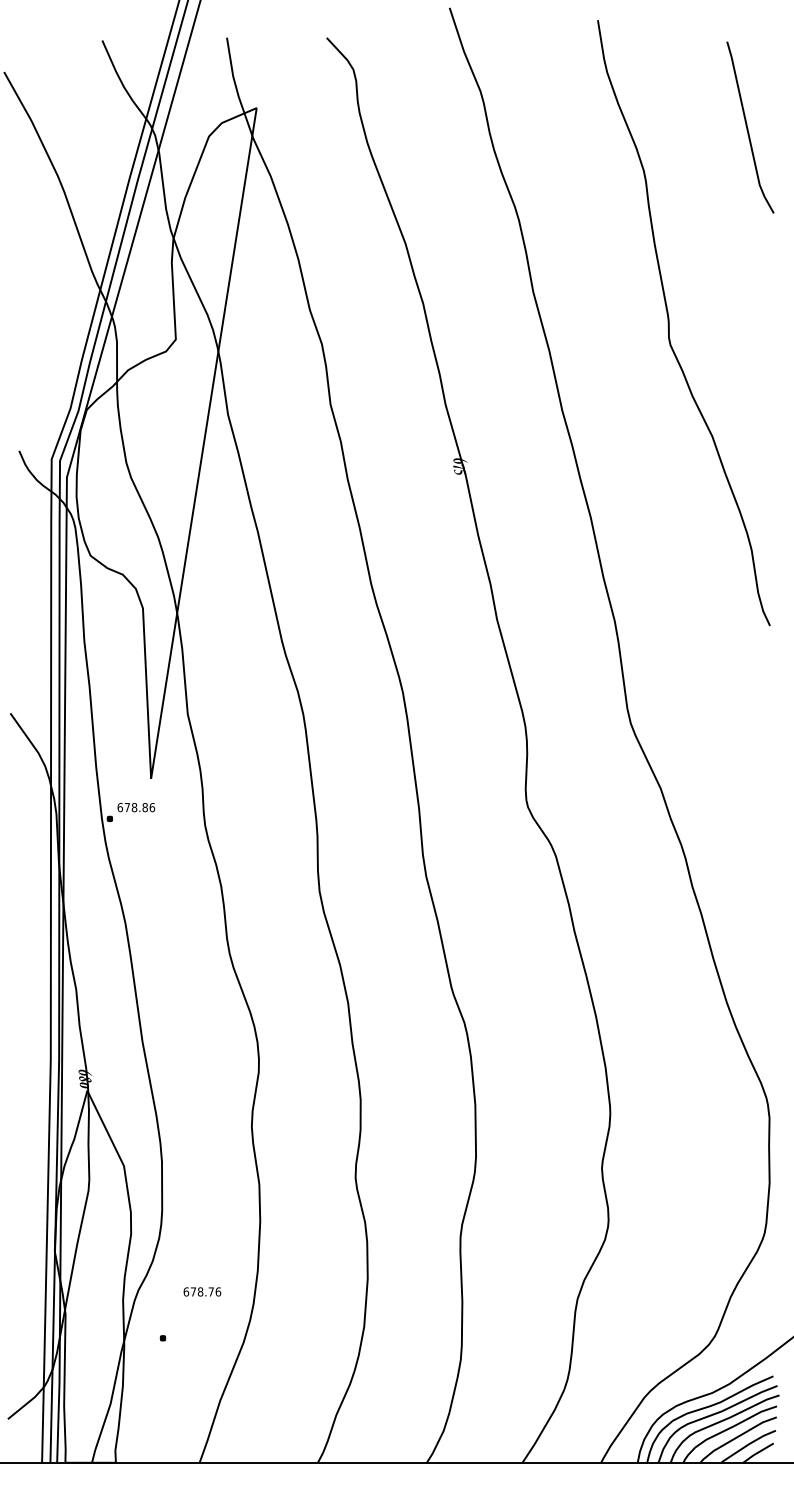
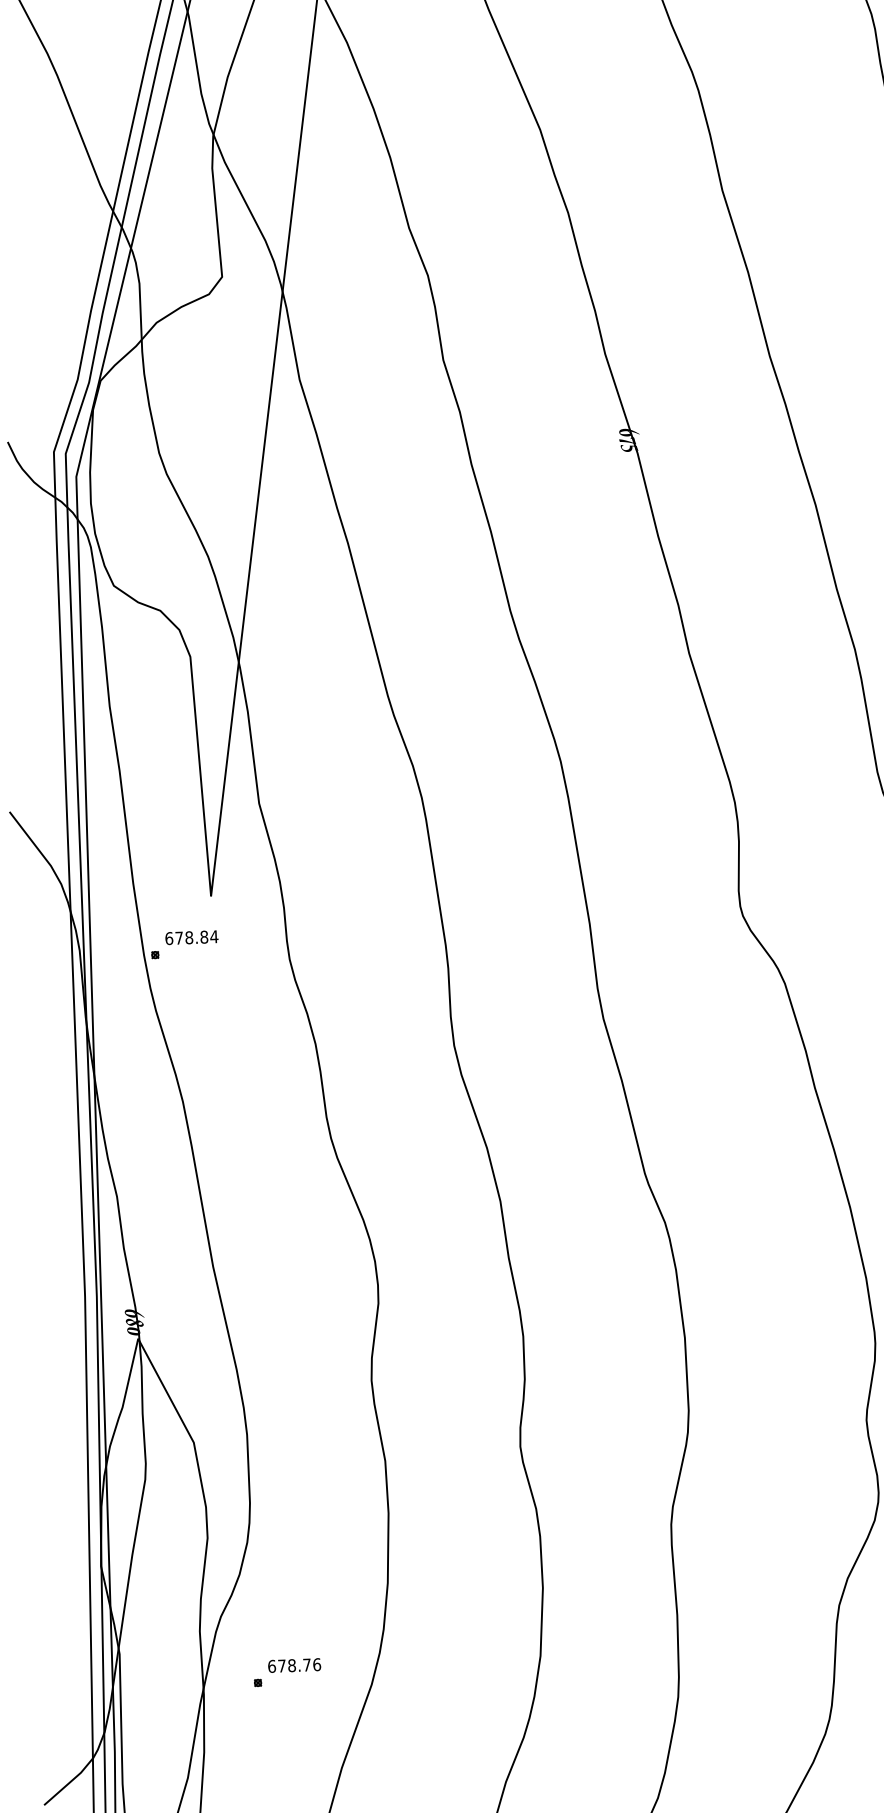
text: (152, 807) -> (214, 936), 678.86 -> 678.84
text: (202, 1291) -> (294, 1664), moved

